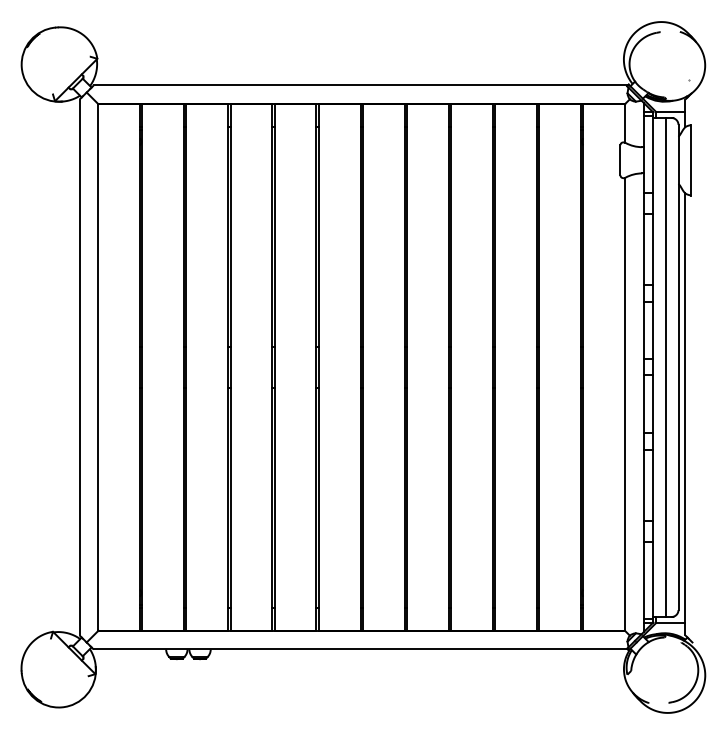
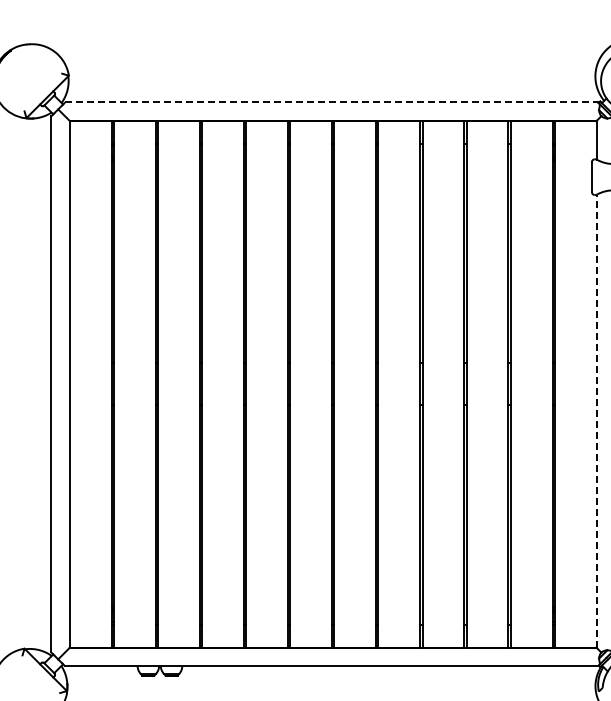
line: (361, 85) -> (333, 102), solid -> dashed
line: (625, 404) -> (597, 421), solid -> dashed

